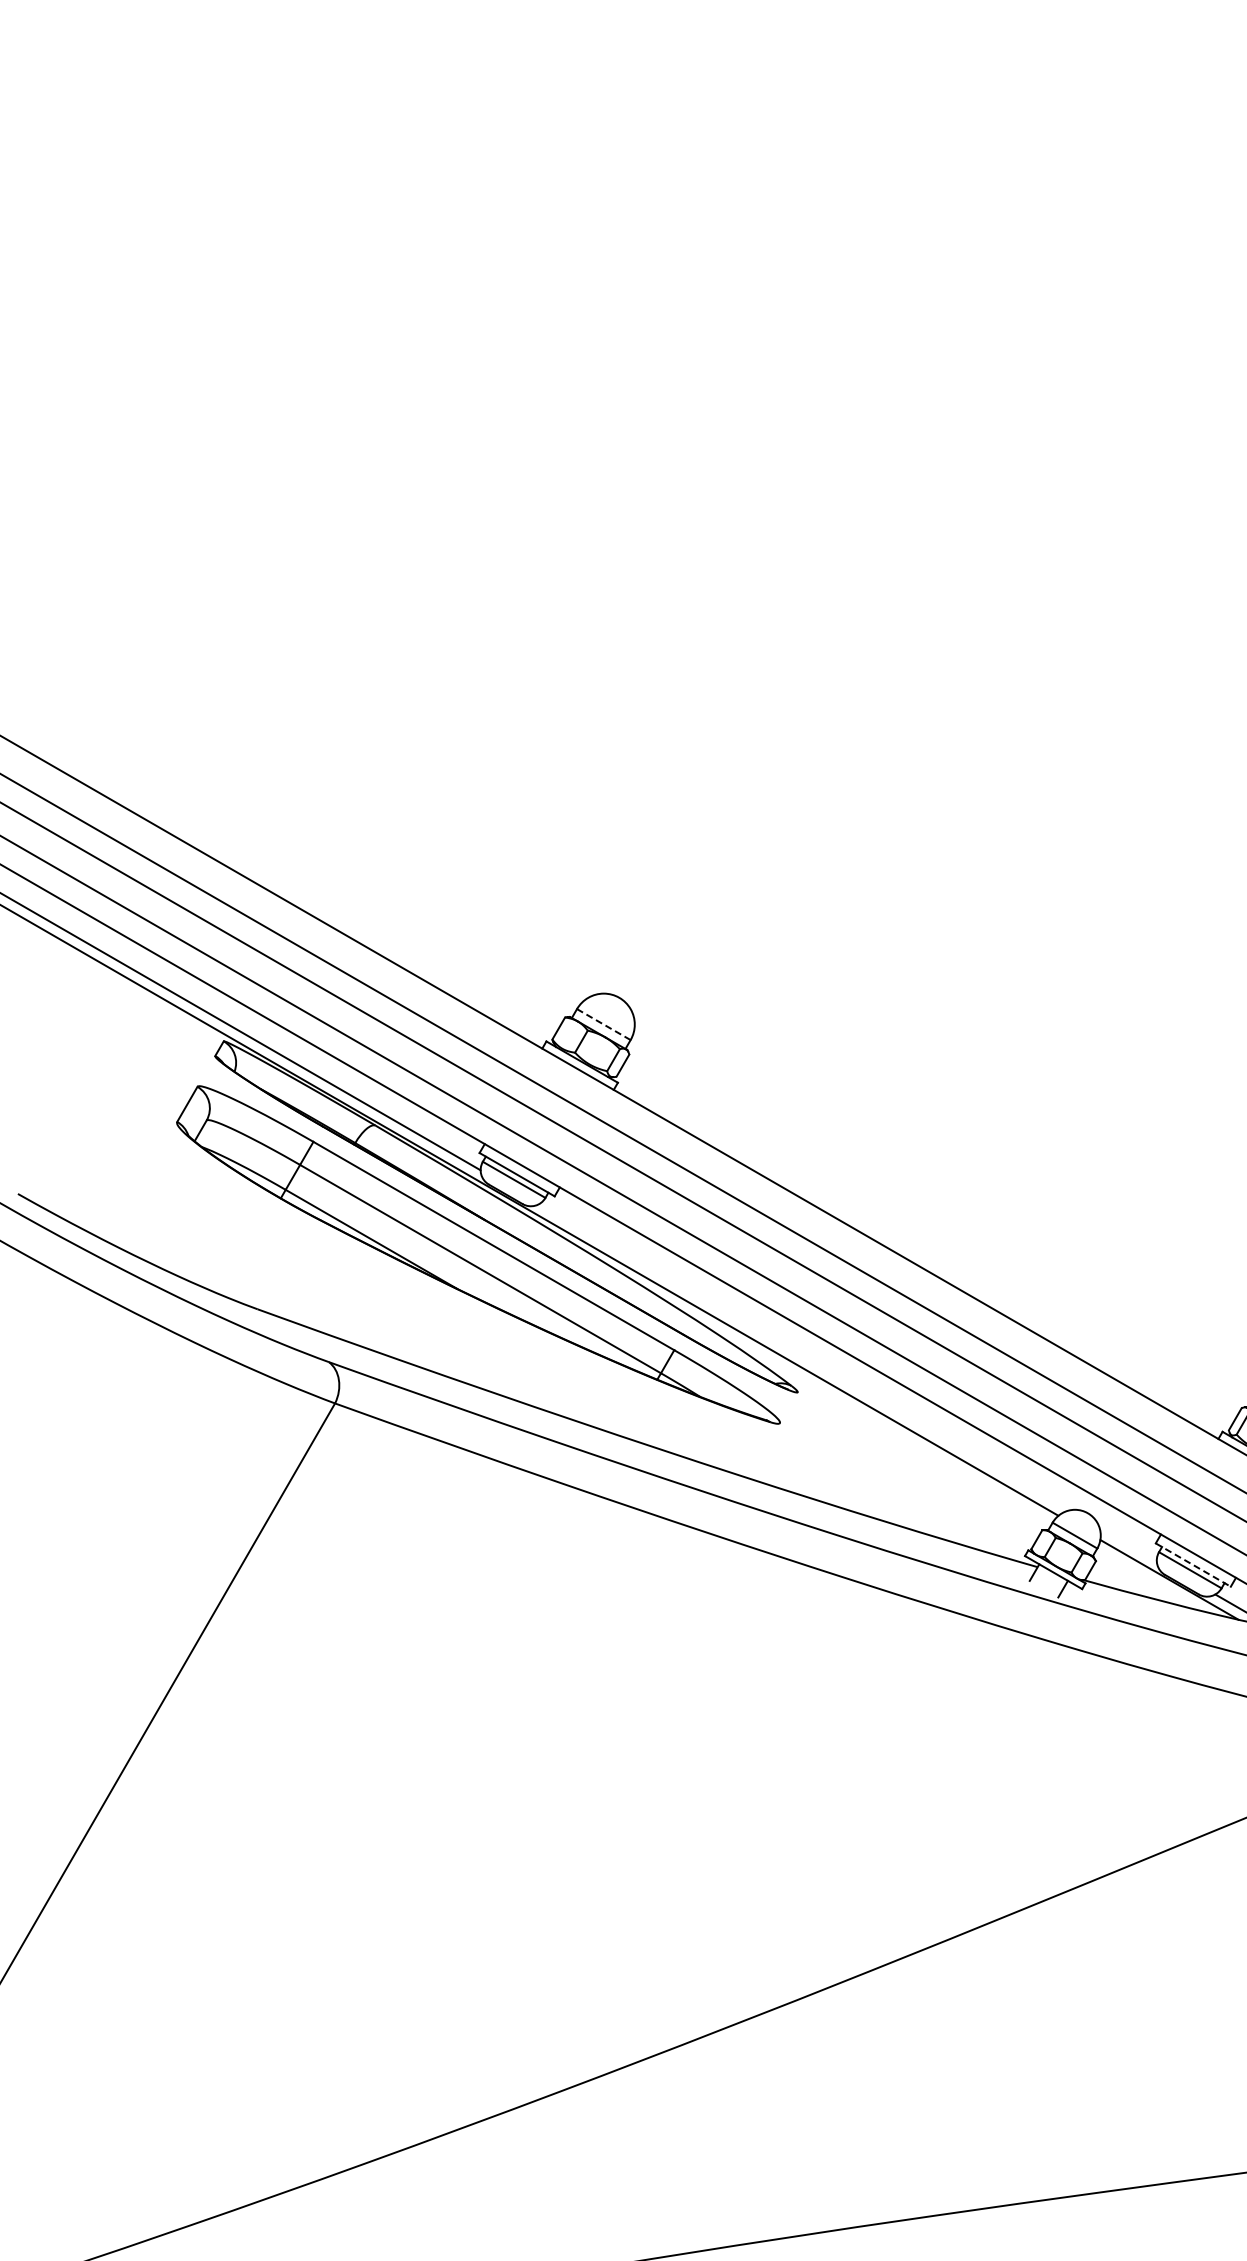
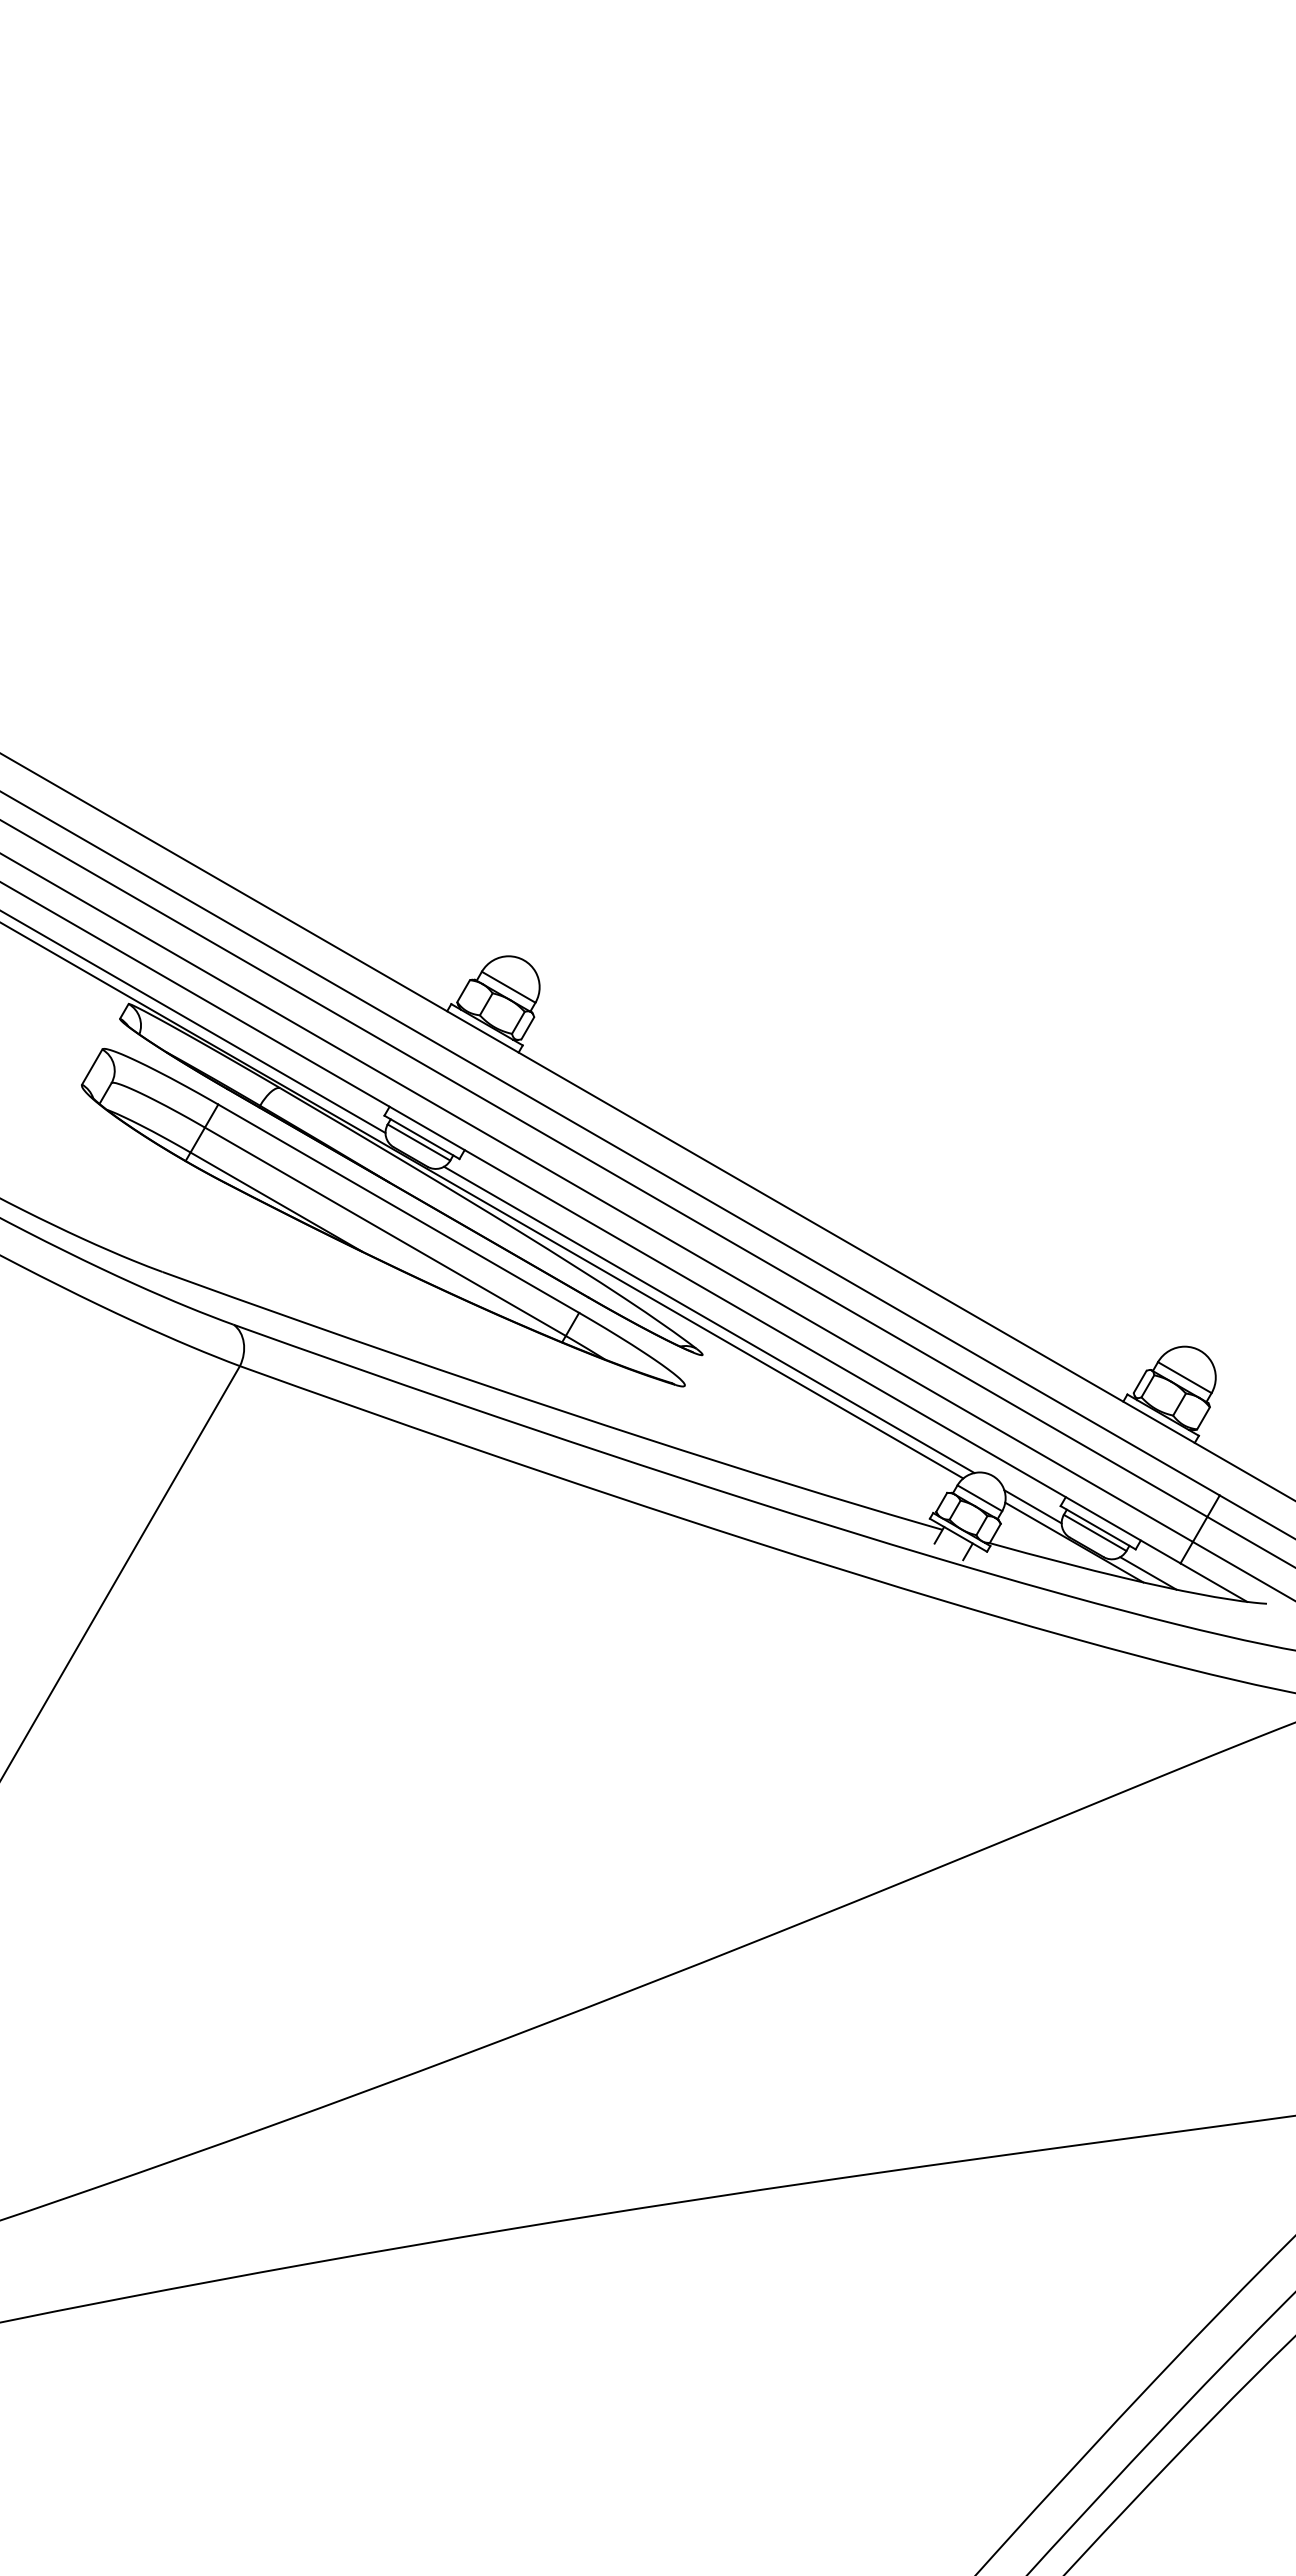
line: (603, 1024) -> (508, 987), dashed -> solid
line: (804, 1356) -> (709, 1319), added
line: (1127, 1543) -> (1032, 1506), added
line: (1193, 1564) -> (1098, 1527), dashed -> solid

